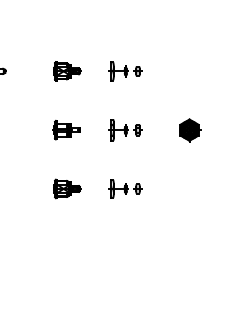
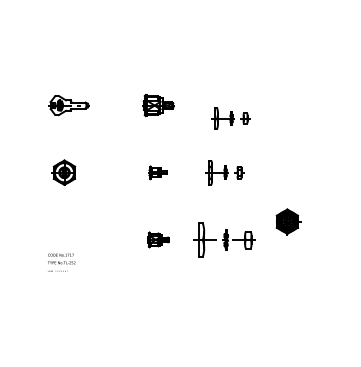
part: (124, 71) -> (230, 118), moved
part: (66, 129) -> (157, 172), size x0.6
part: (190, 129) -> (288, 221), moved
part: (67, 188) -> (158, 239), size x0.7
part: (124, 188) -> (224, 239), size x1.6

